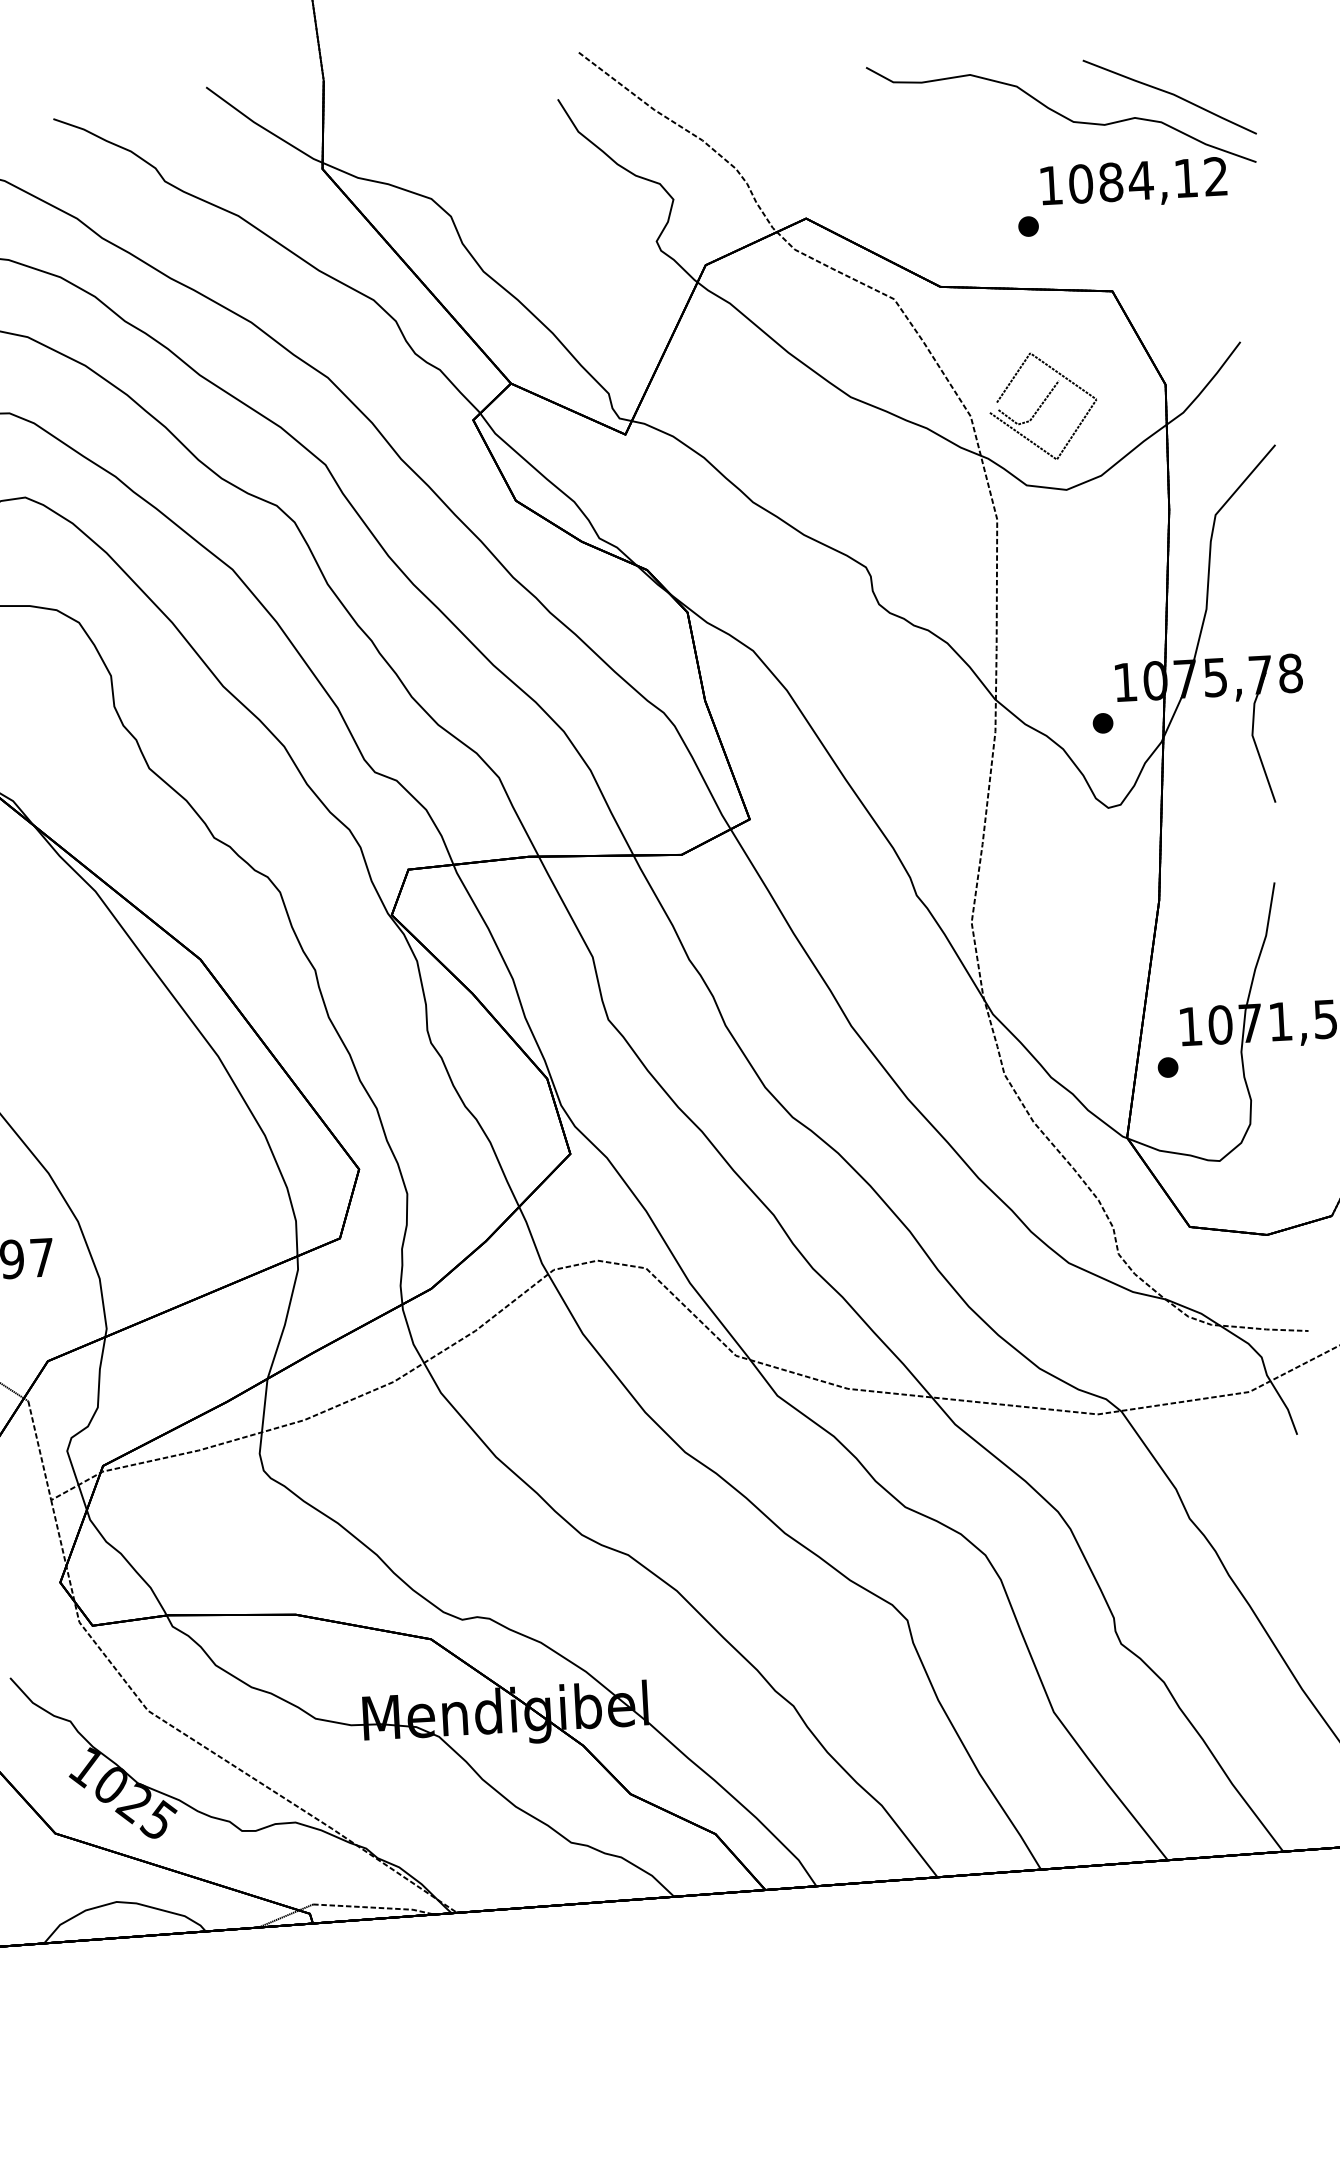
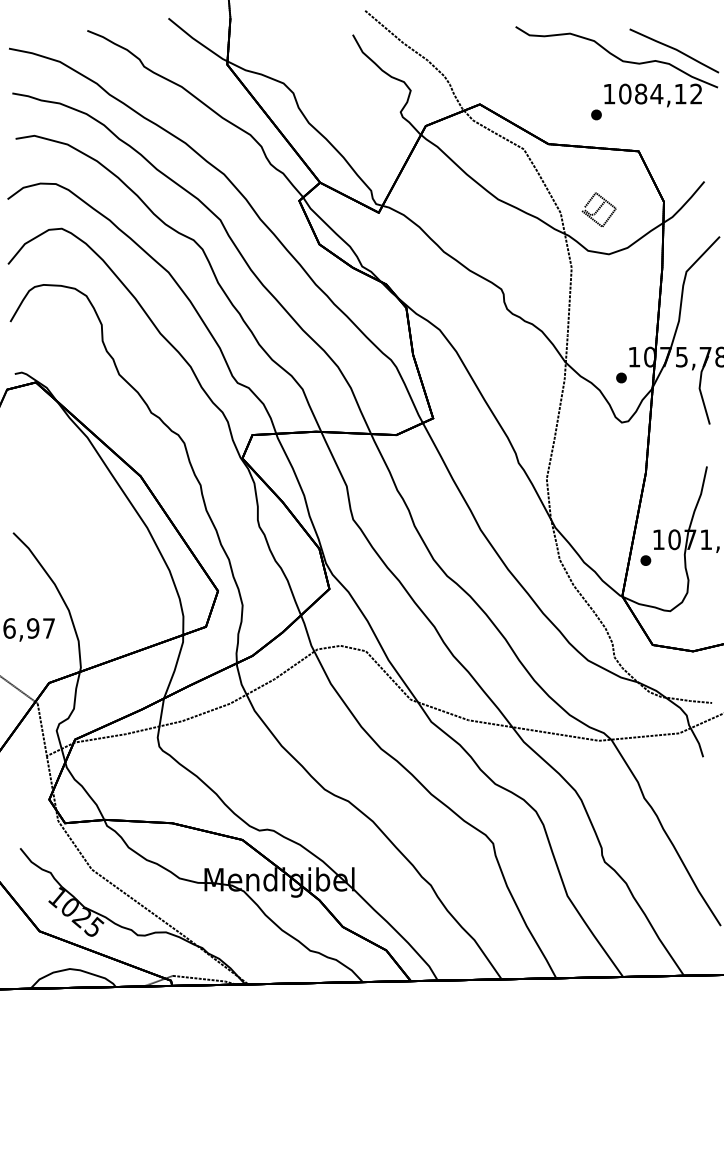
part: (1042, 405) -> (598, 209), size x0.6

